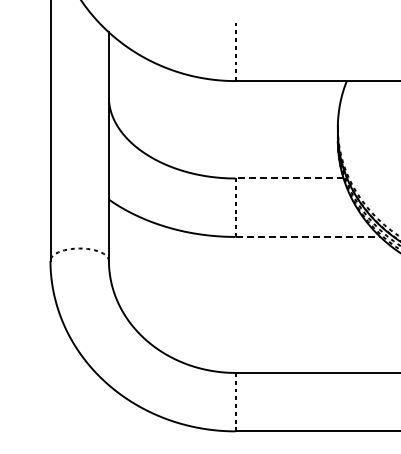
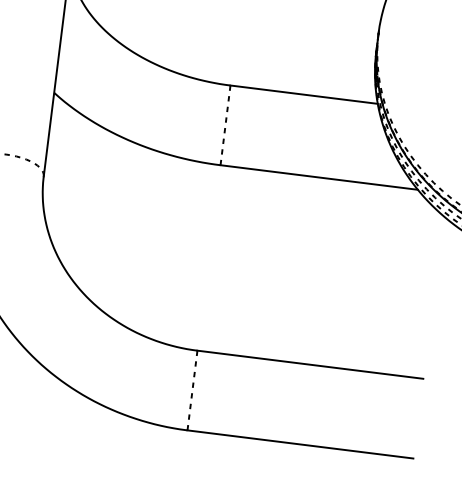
line: (289, 178) -> (303, 94), dashed -> solid
line: (308, 236) -> (320, 177), dashed -> solid

